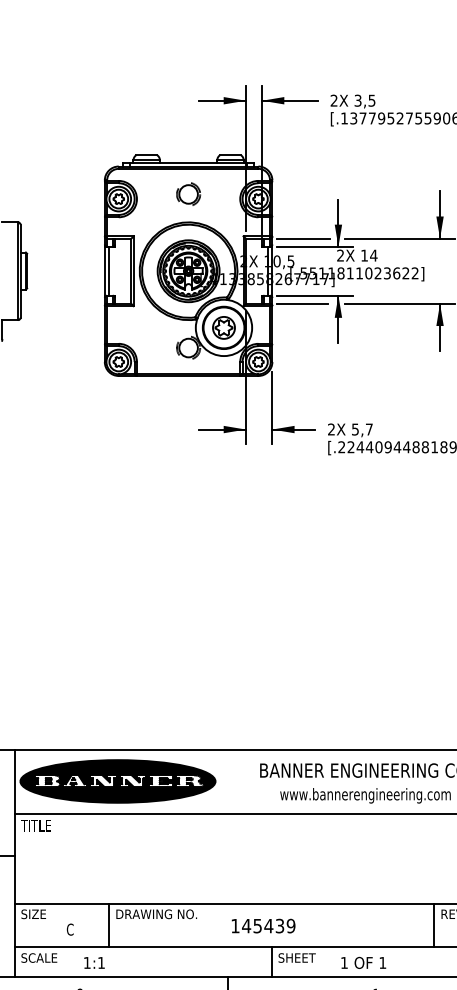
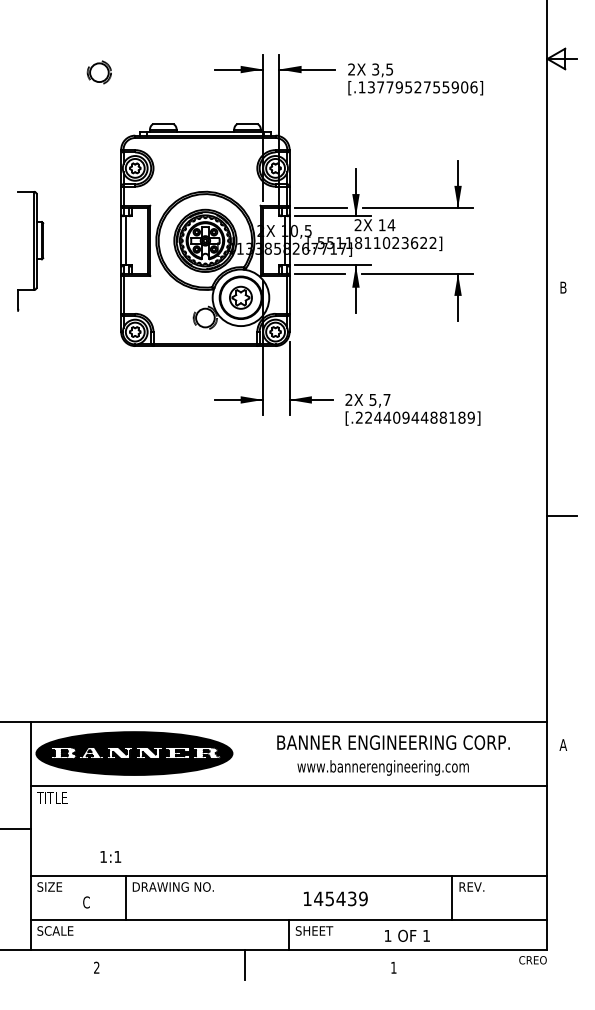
part: (187, 194) -> (98, 72), moved
text: (263, 925) -> (335, 898), moved
text: (94, 962) -> (110, 856), moved
text: (363, 962) -> (407, 935), moved

